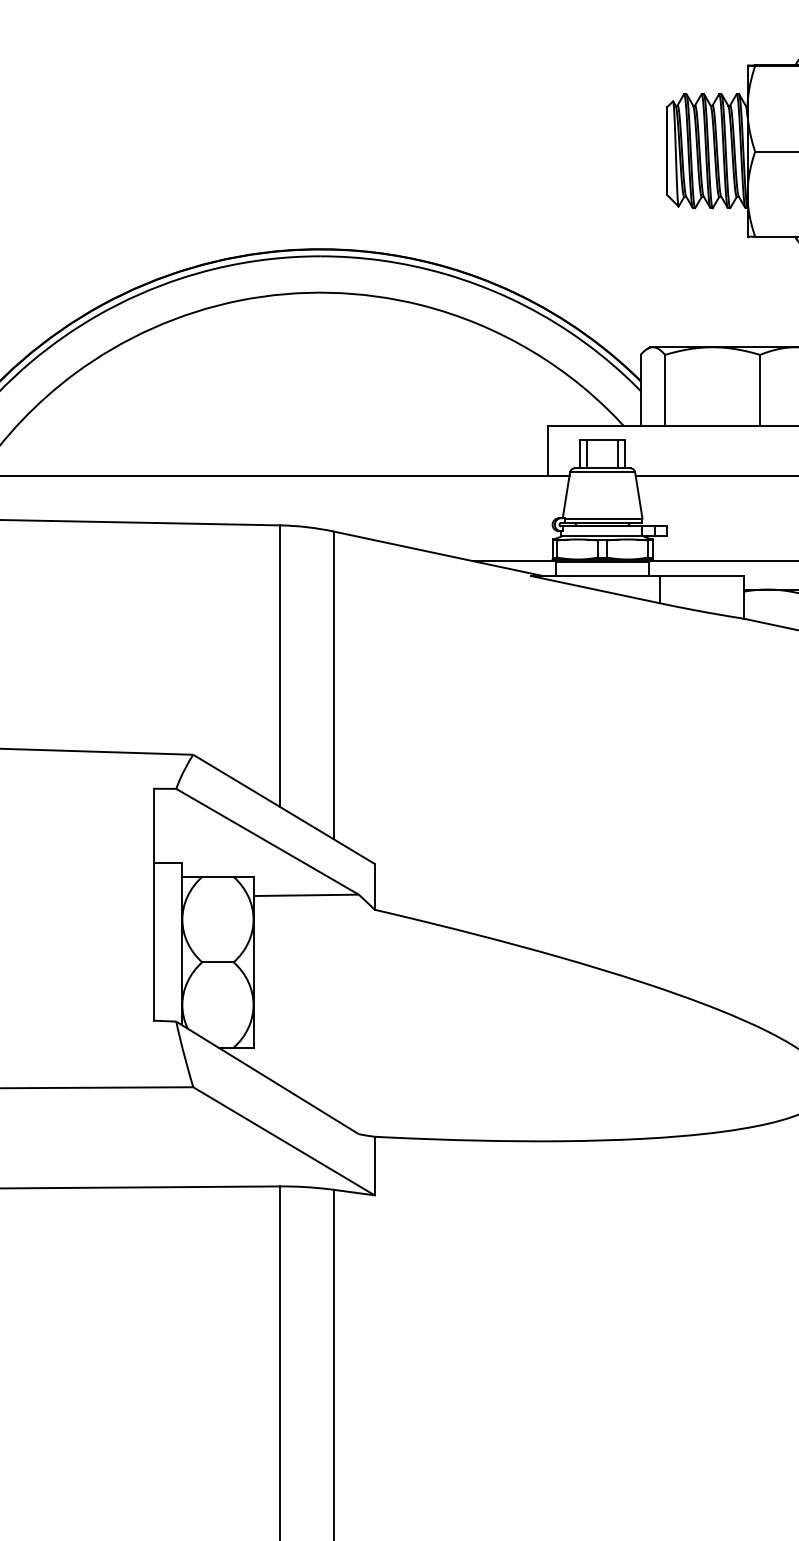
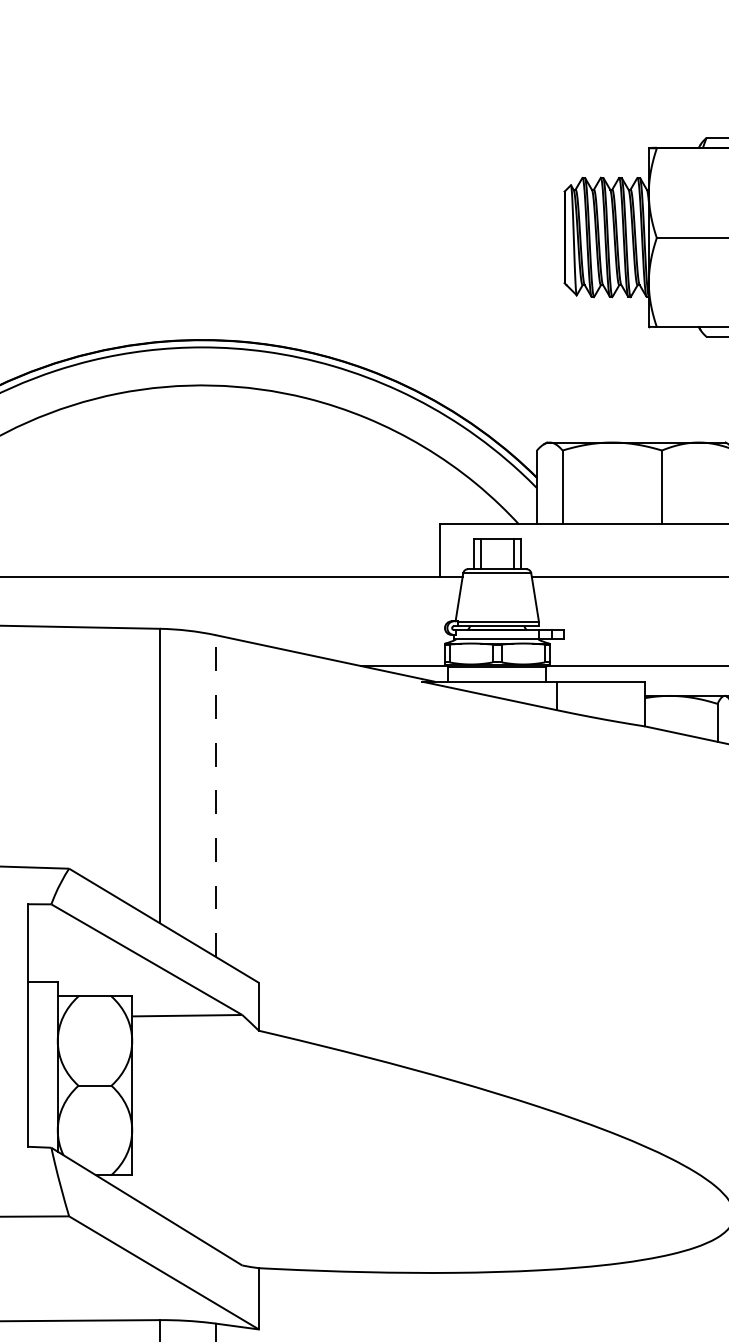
line: (333, 685) -> (215, 796), solid -> dashed

